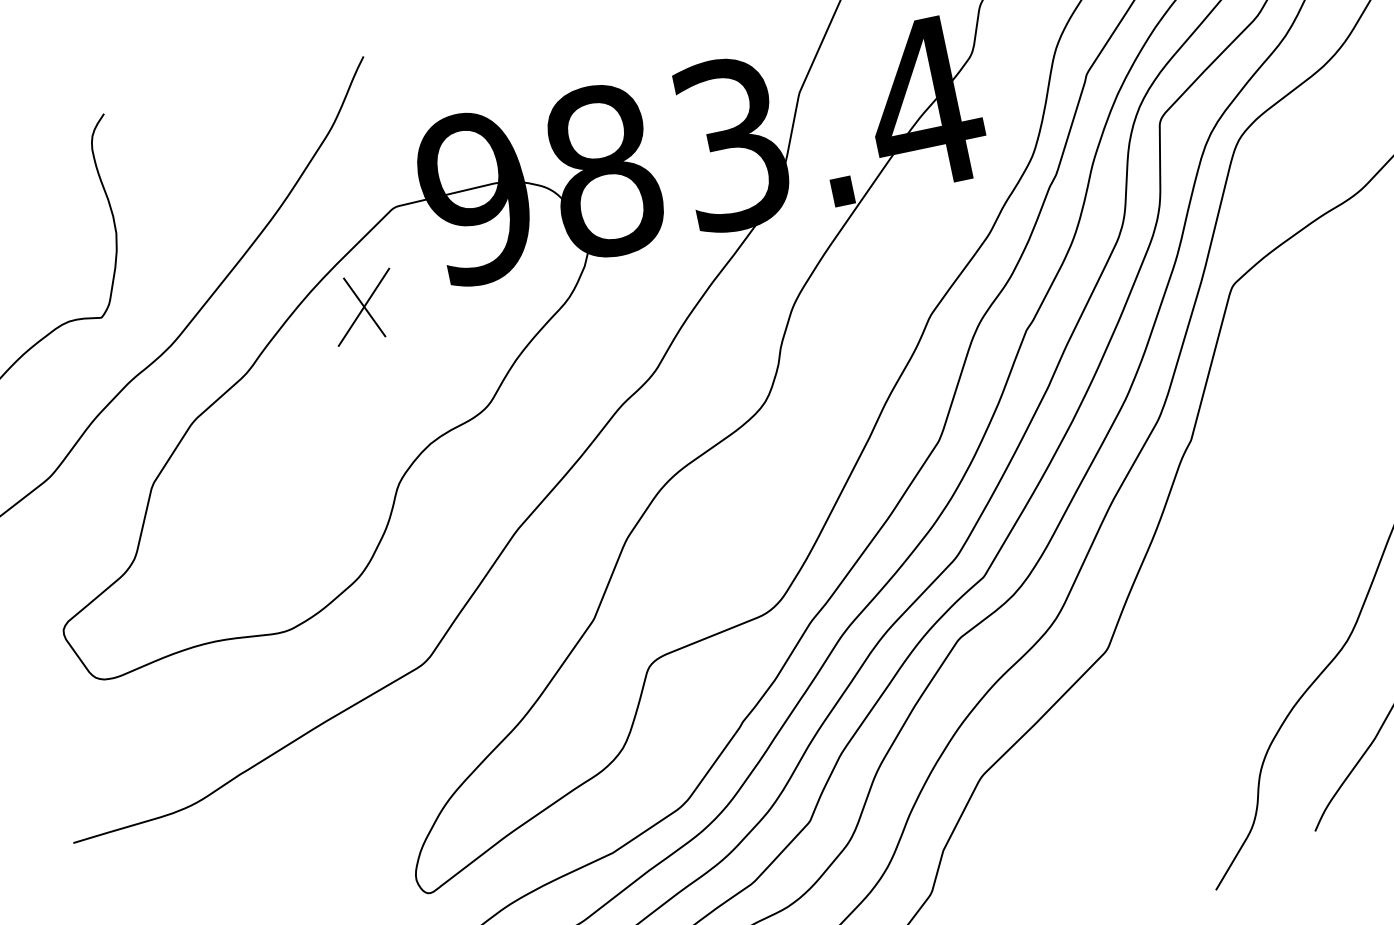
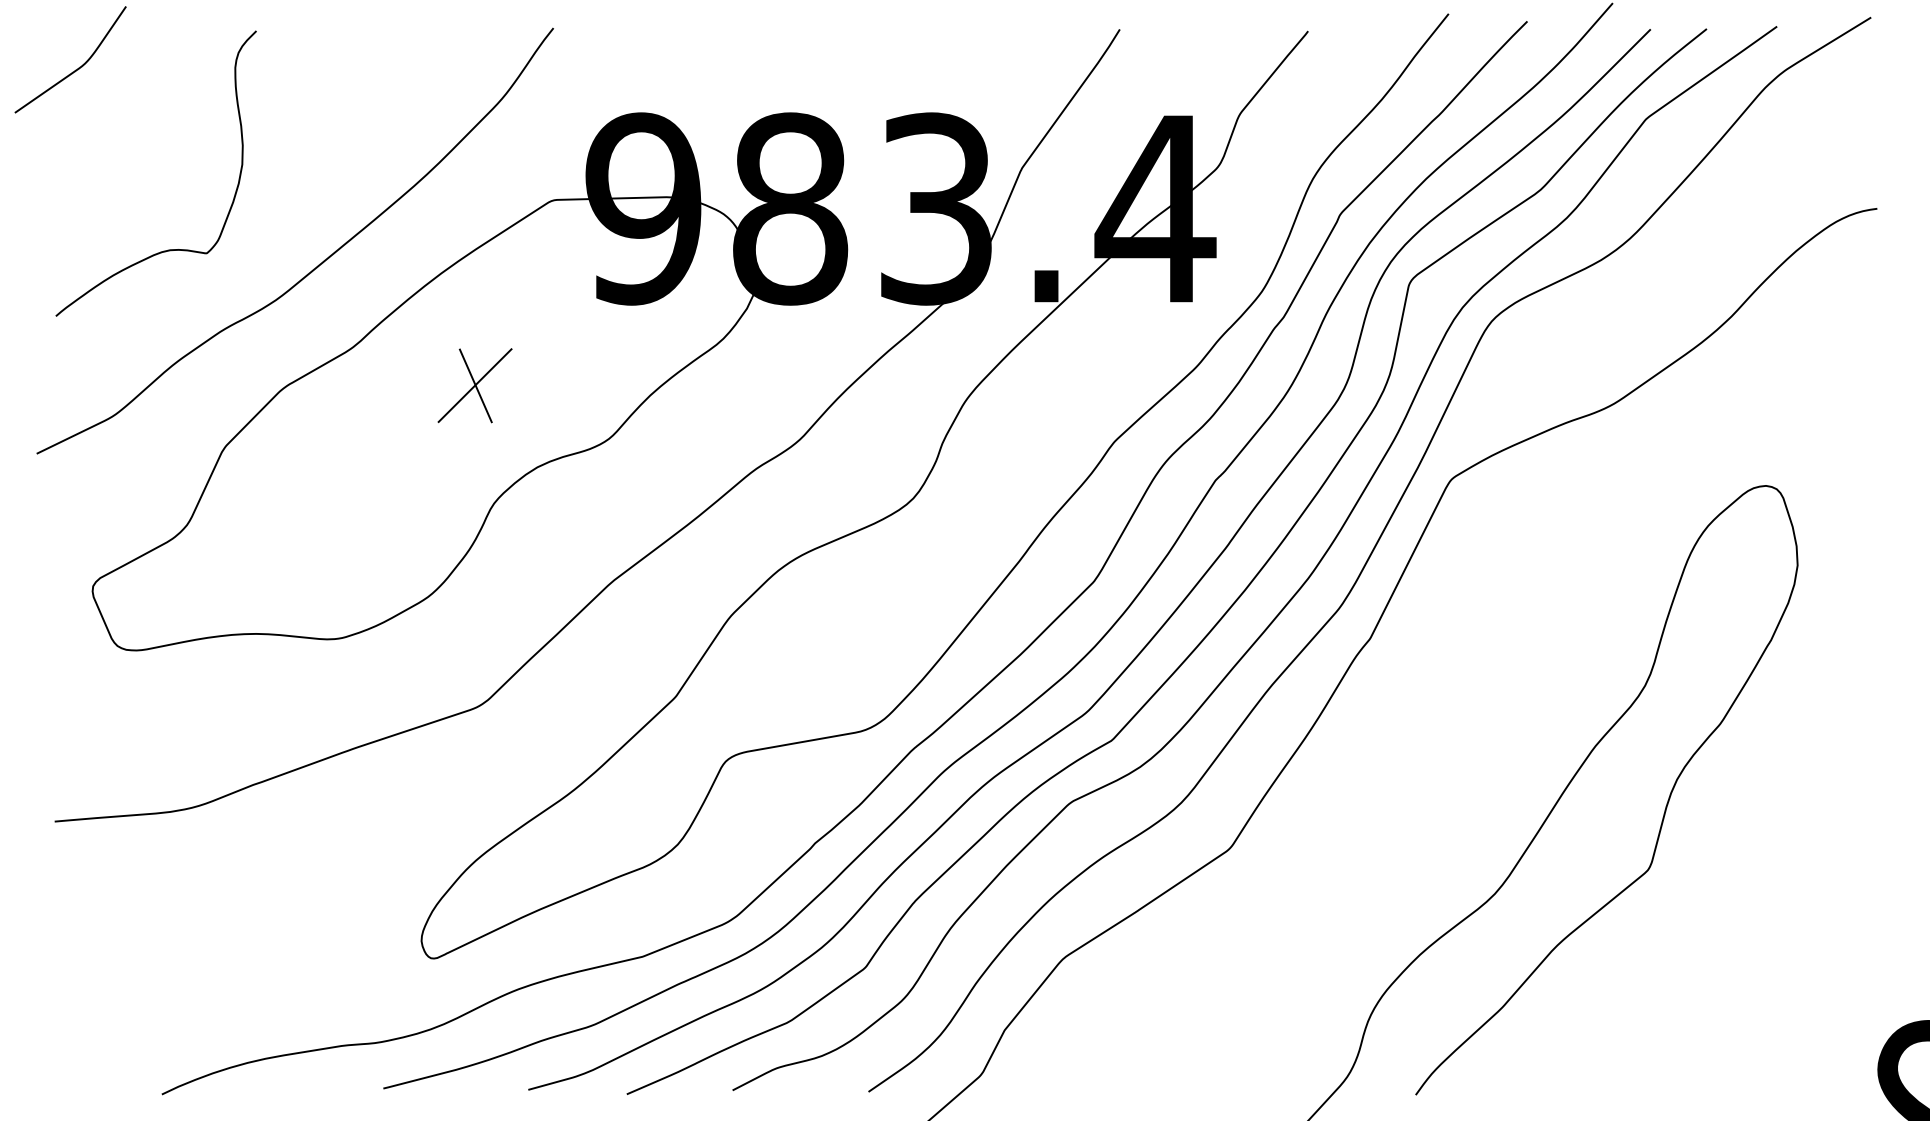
part: (363, 307) -> (474, 385), moved

